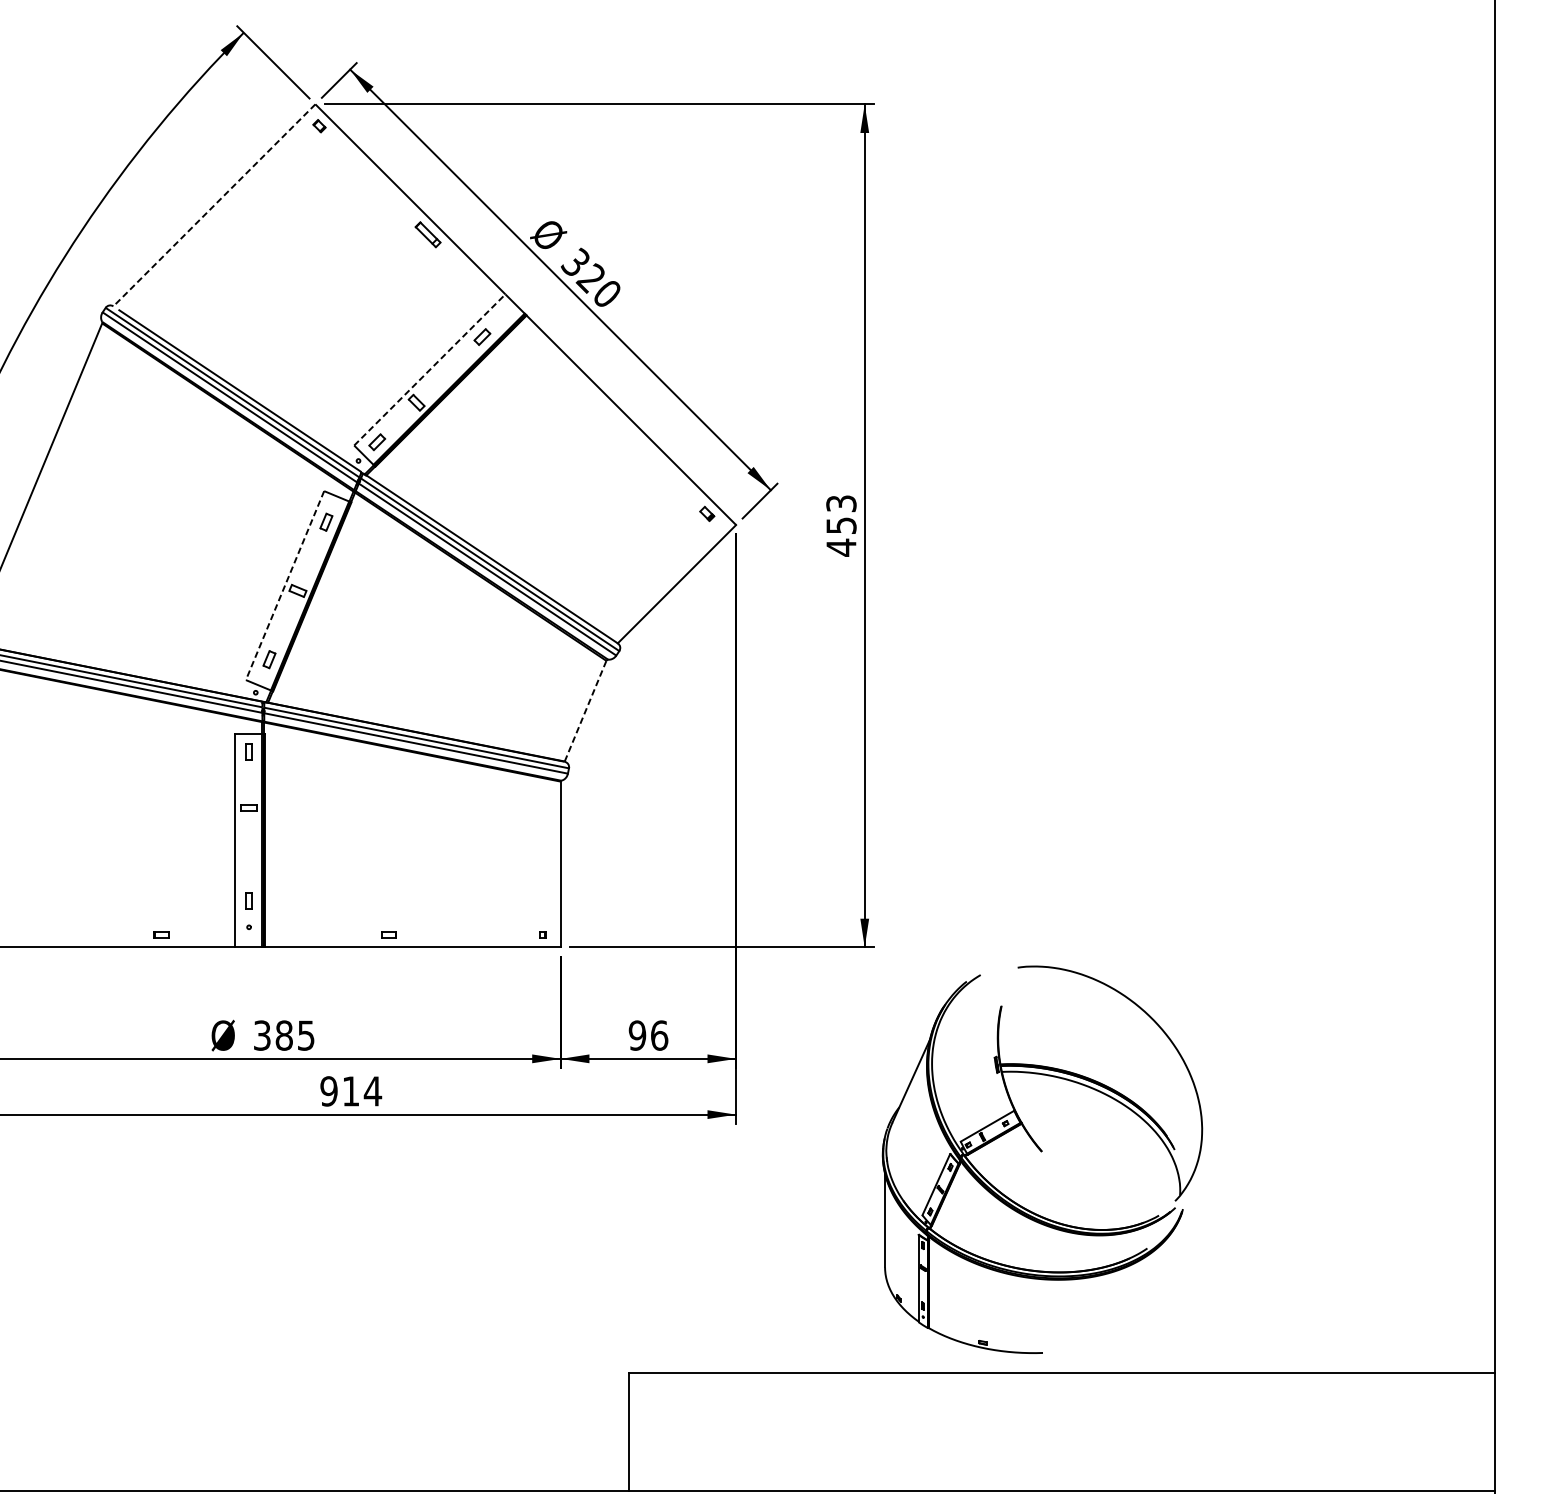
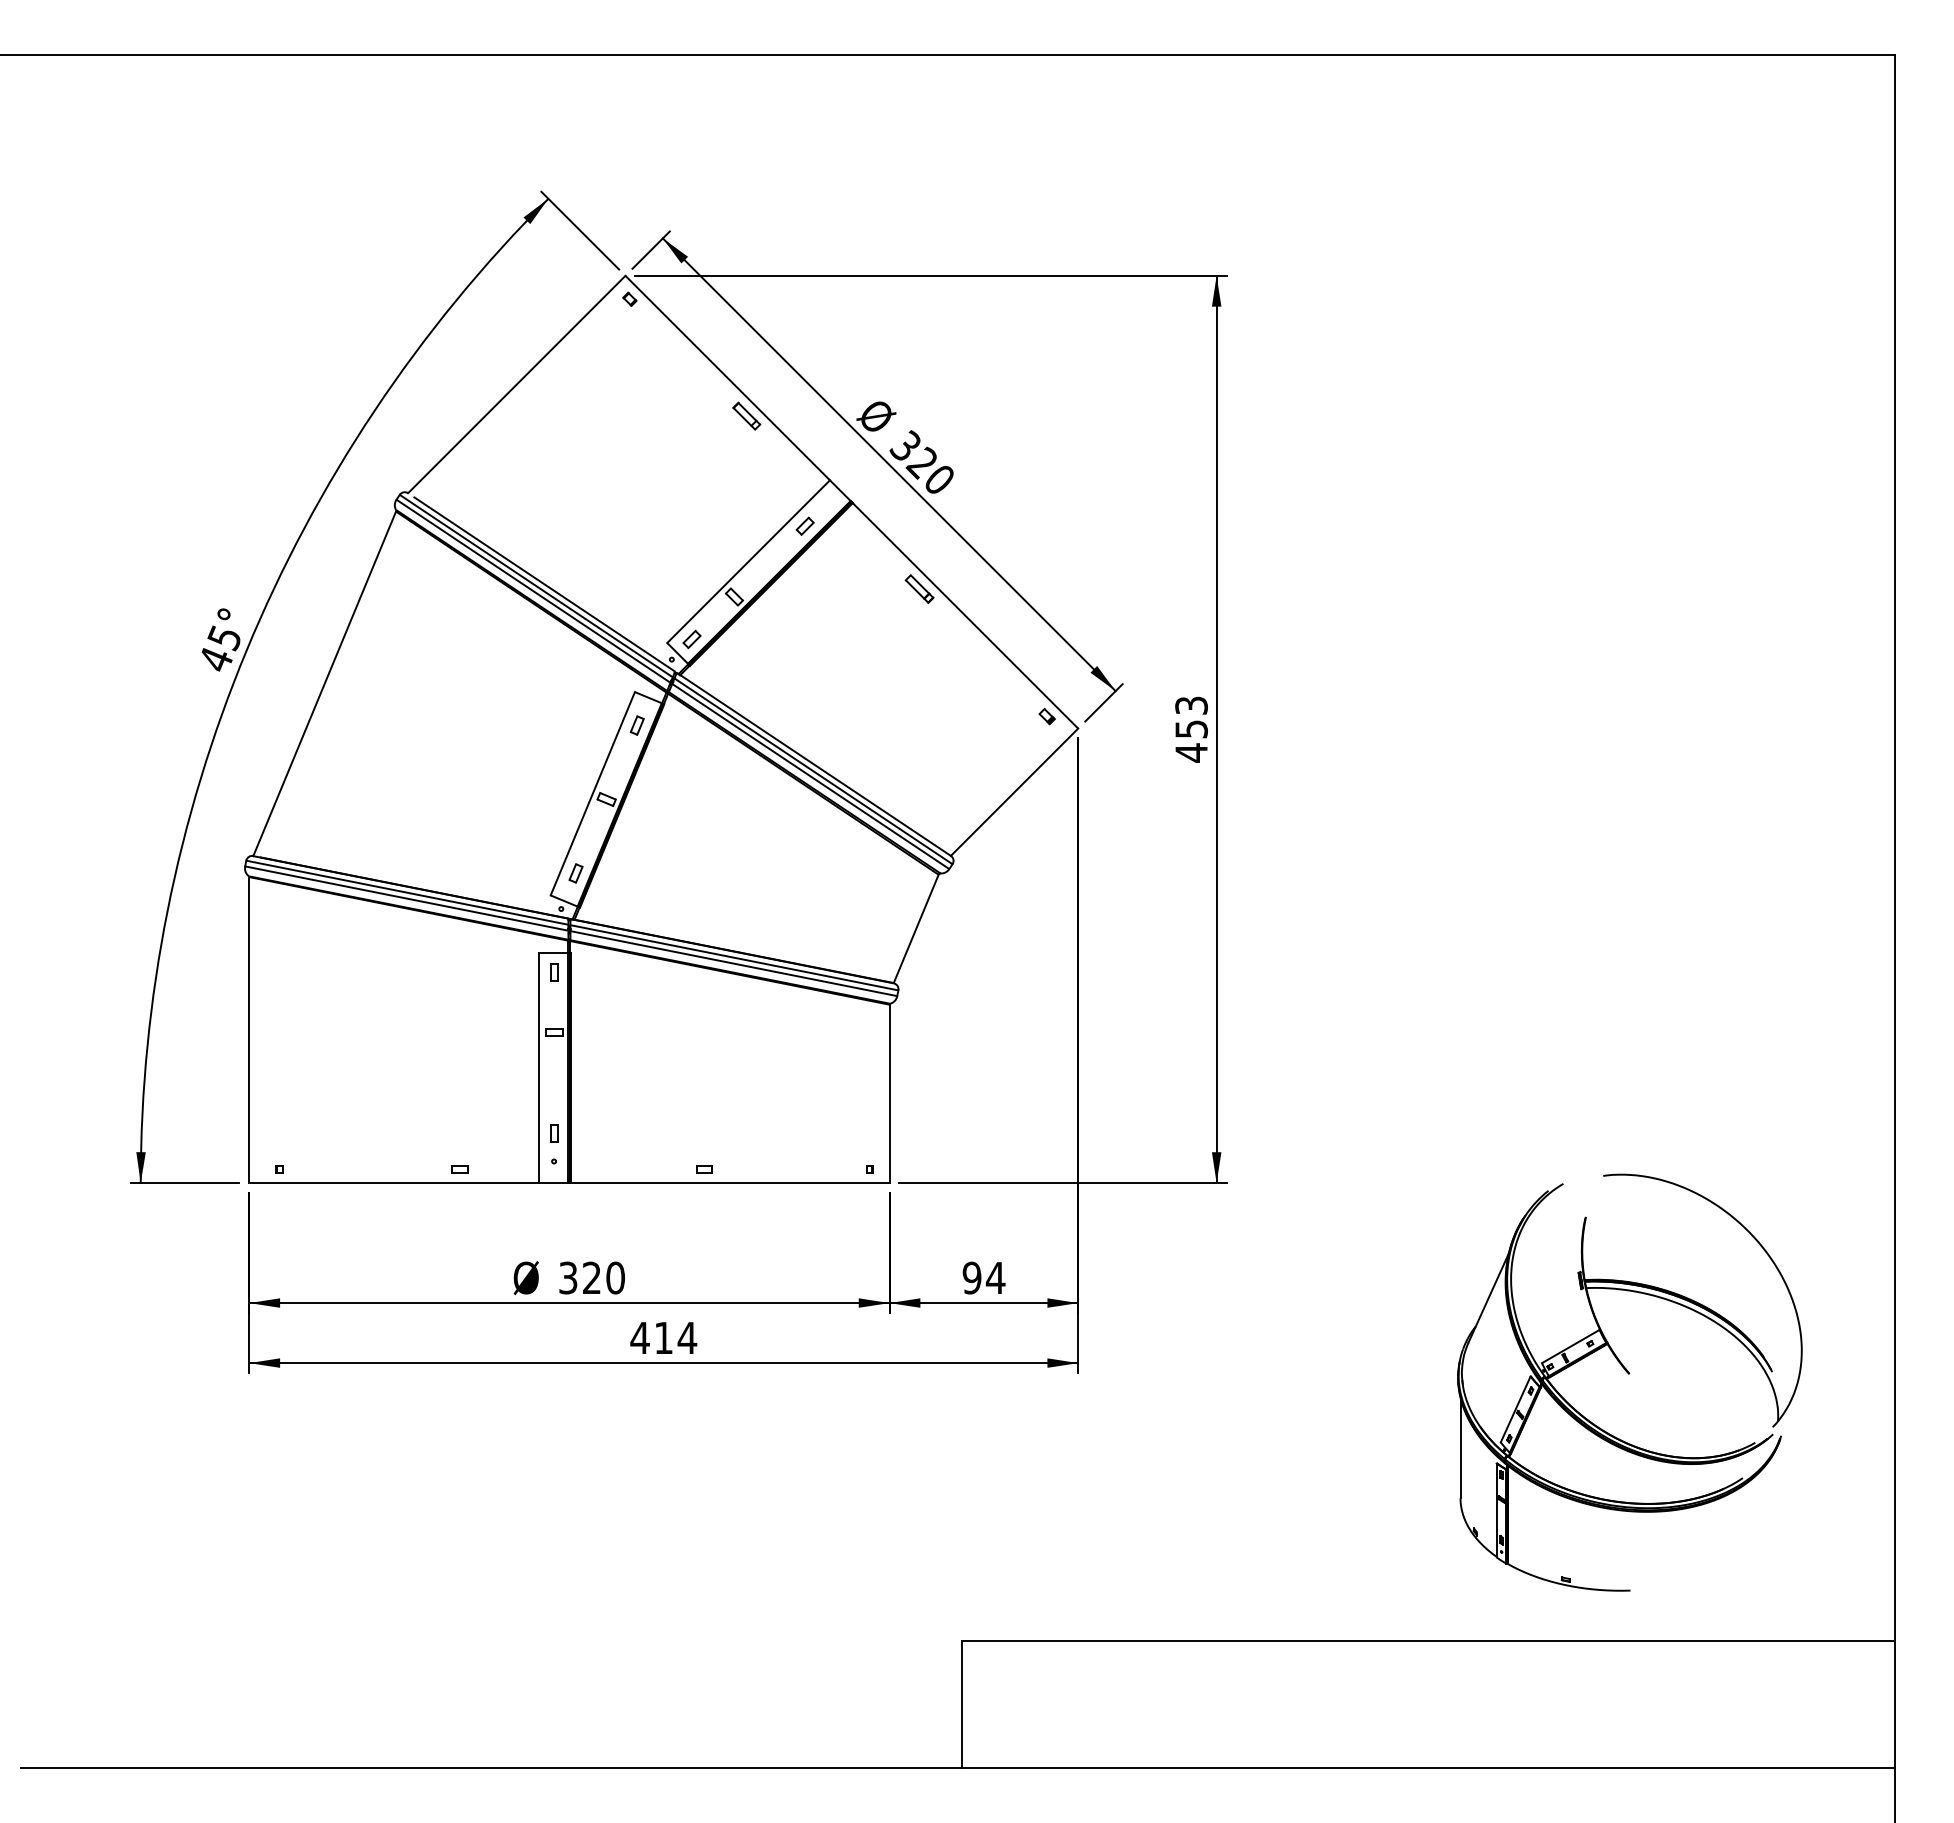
line: (214, 205) -> (516, 384), dashed -> solid
line: (429, 369) -> (748, 561), dashed -> solid
part: (588, 394) -> (919, 588), added
line: (284, 586) -> (592, 794), dashed -> solid
line: (585, 710) -> (916, 928), dashed -> solid
text: (294, 1035) -> (603, 1277), 385 -> 320
text: (659, 1035) -> (995, 1277), 96 -> 94
text: (328, 1090) -> (639, 1337), 914 -> 414
part: (1042, 1152) -> (1629, 1374), moved

